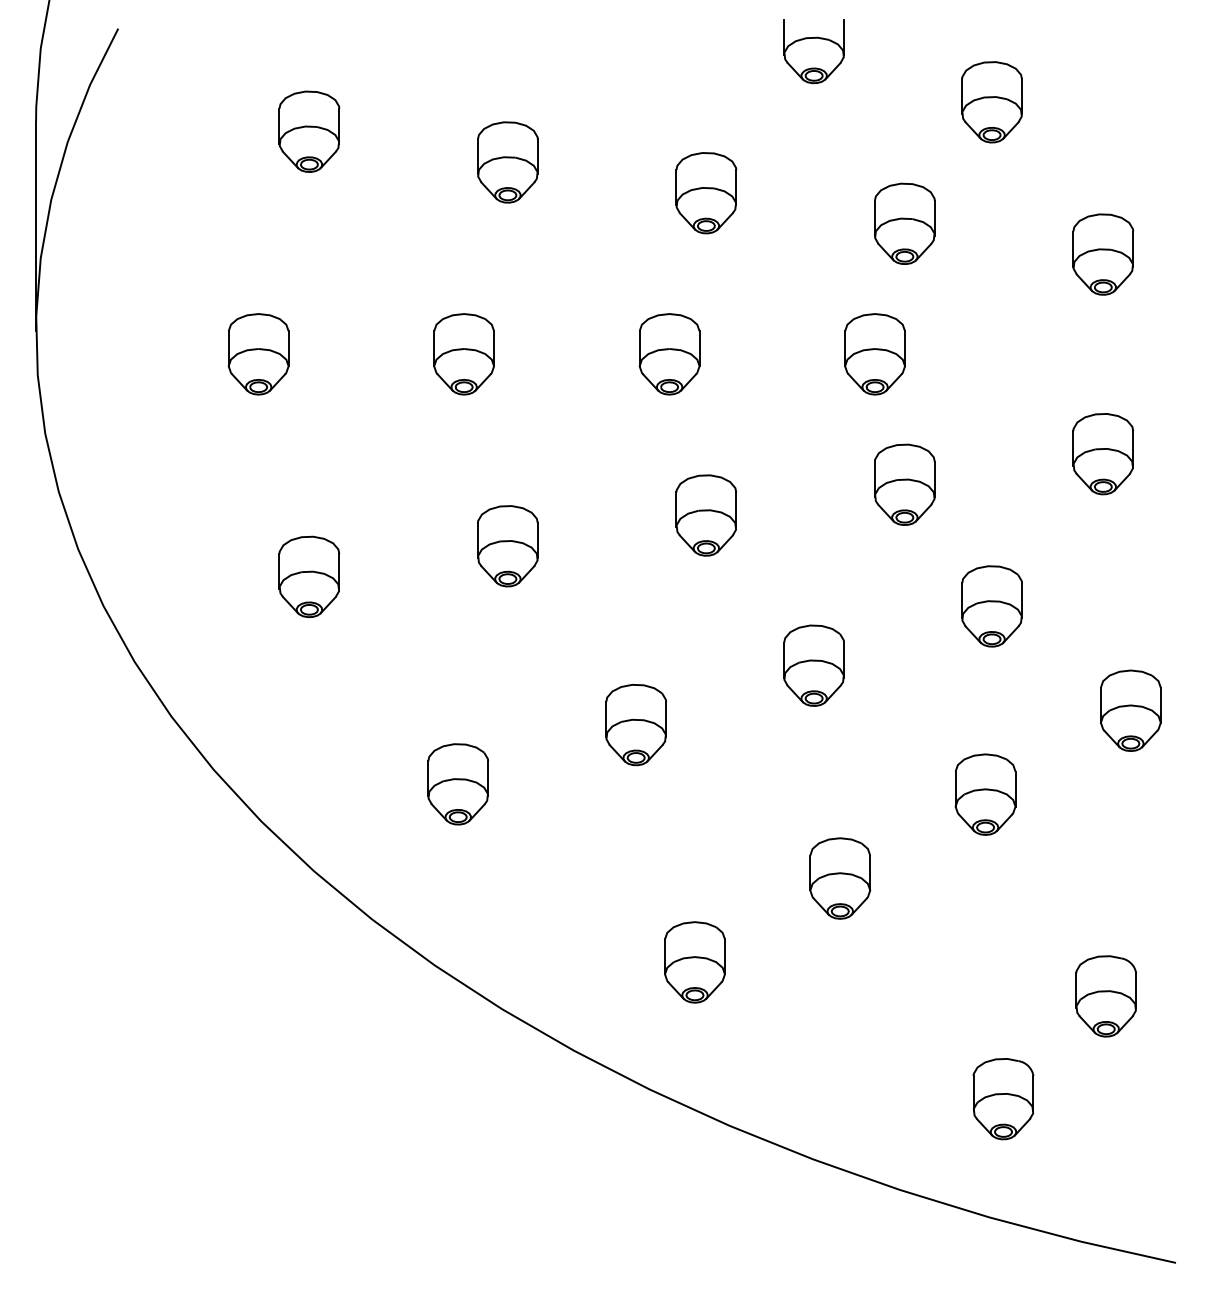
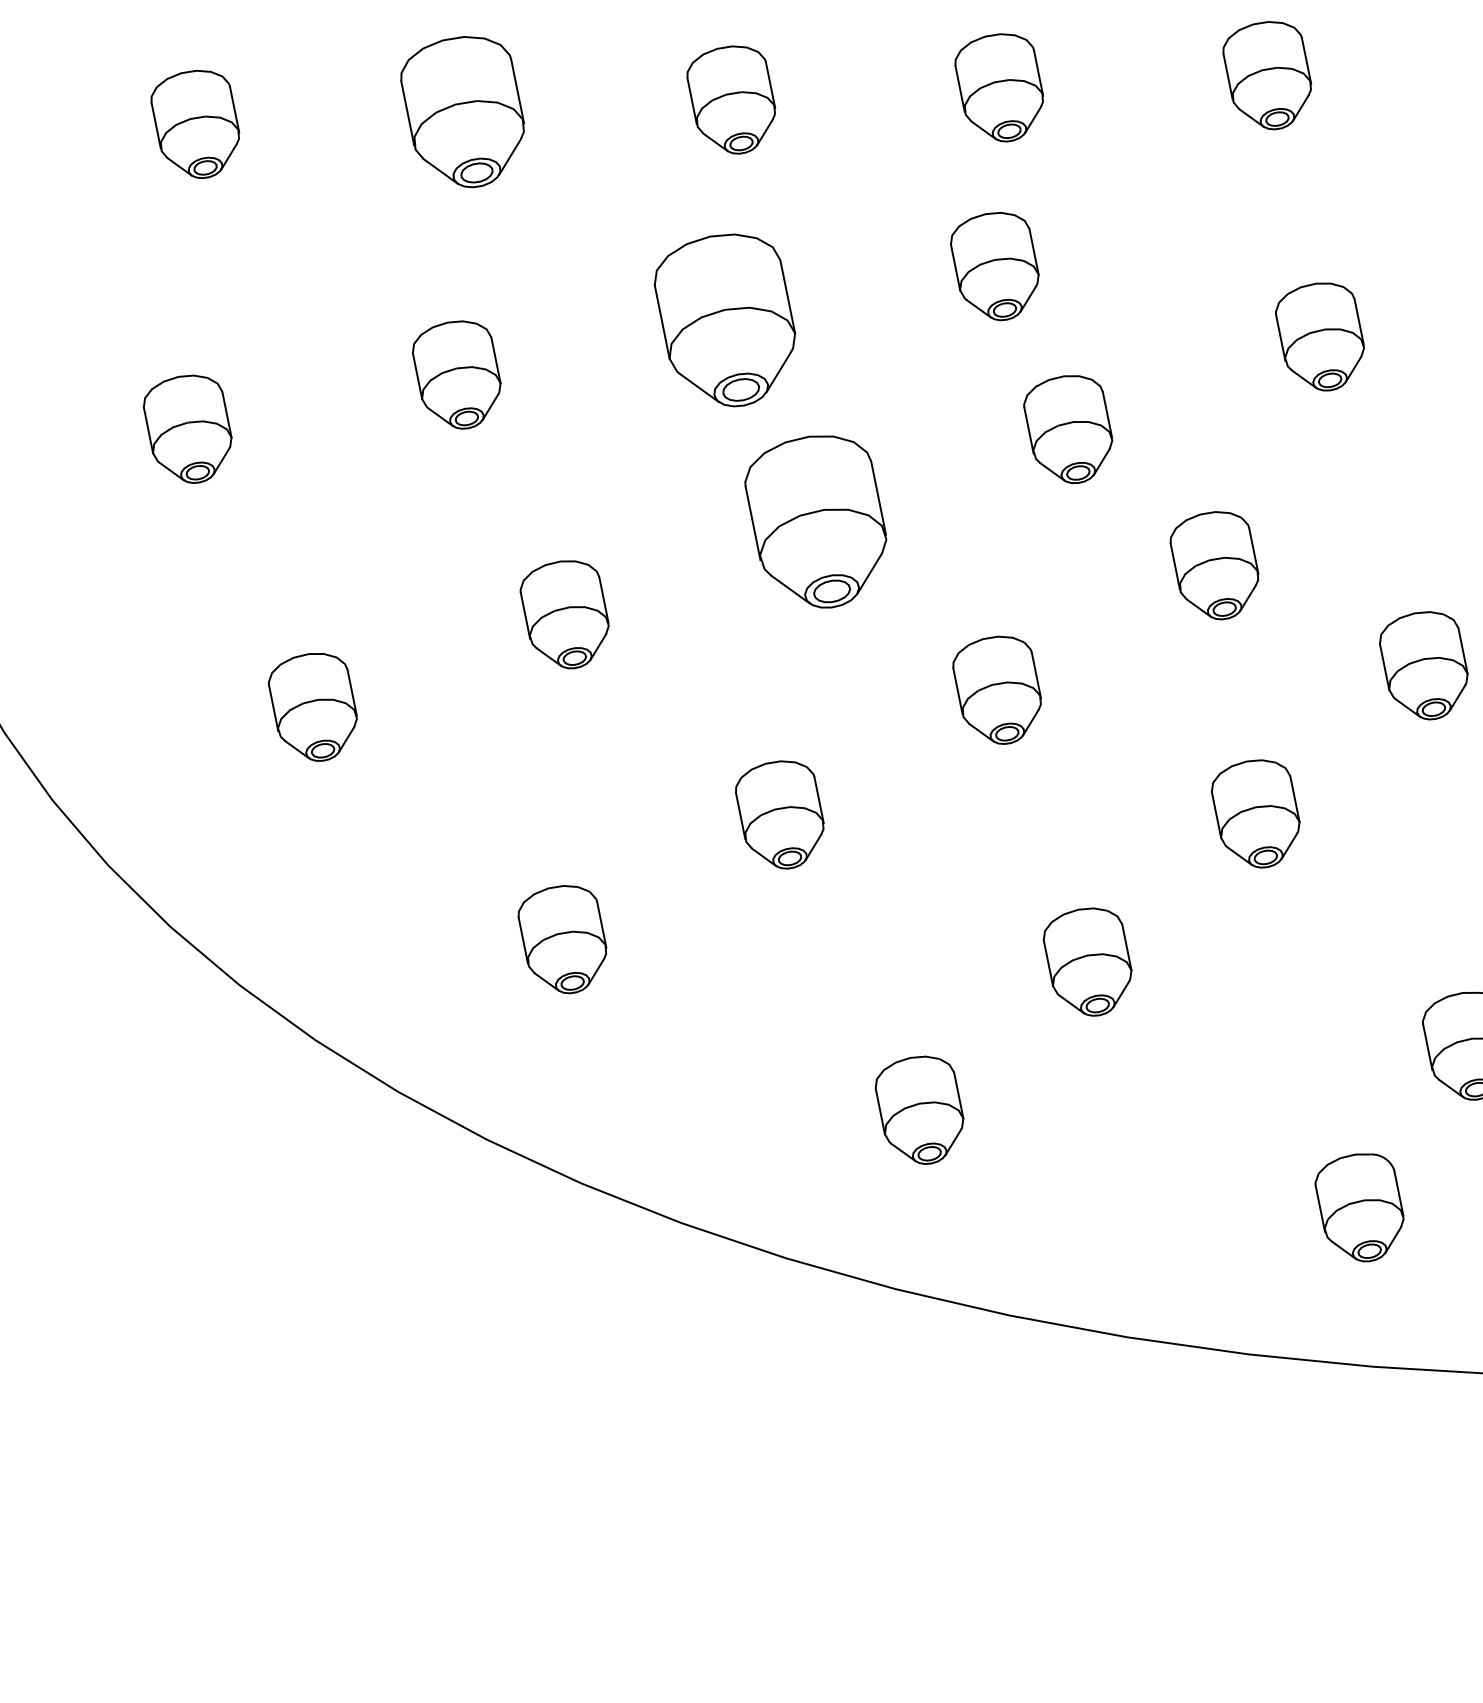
part: (507, 162) -> (464, 112), size x1.4
part: (669, 354) -> (727, 321), size x1.6
part: (705, 515) -> (816, 522), size x1.6

